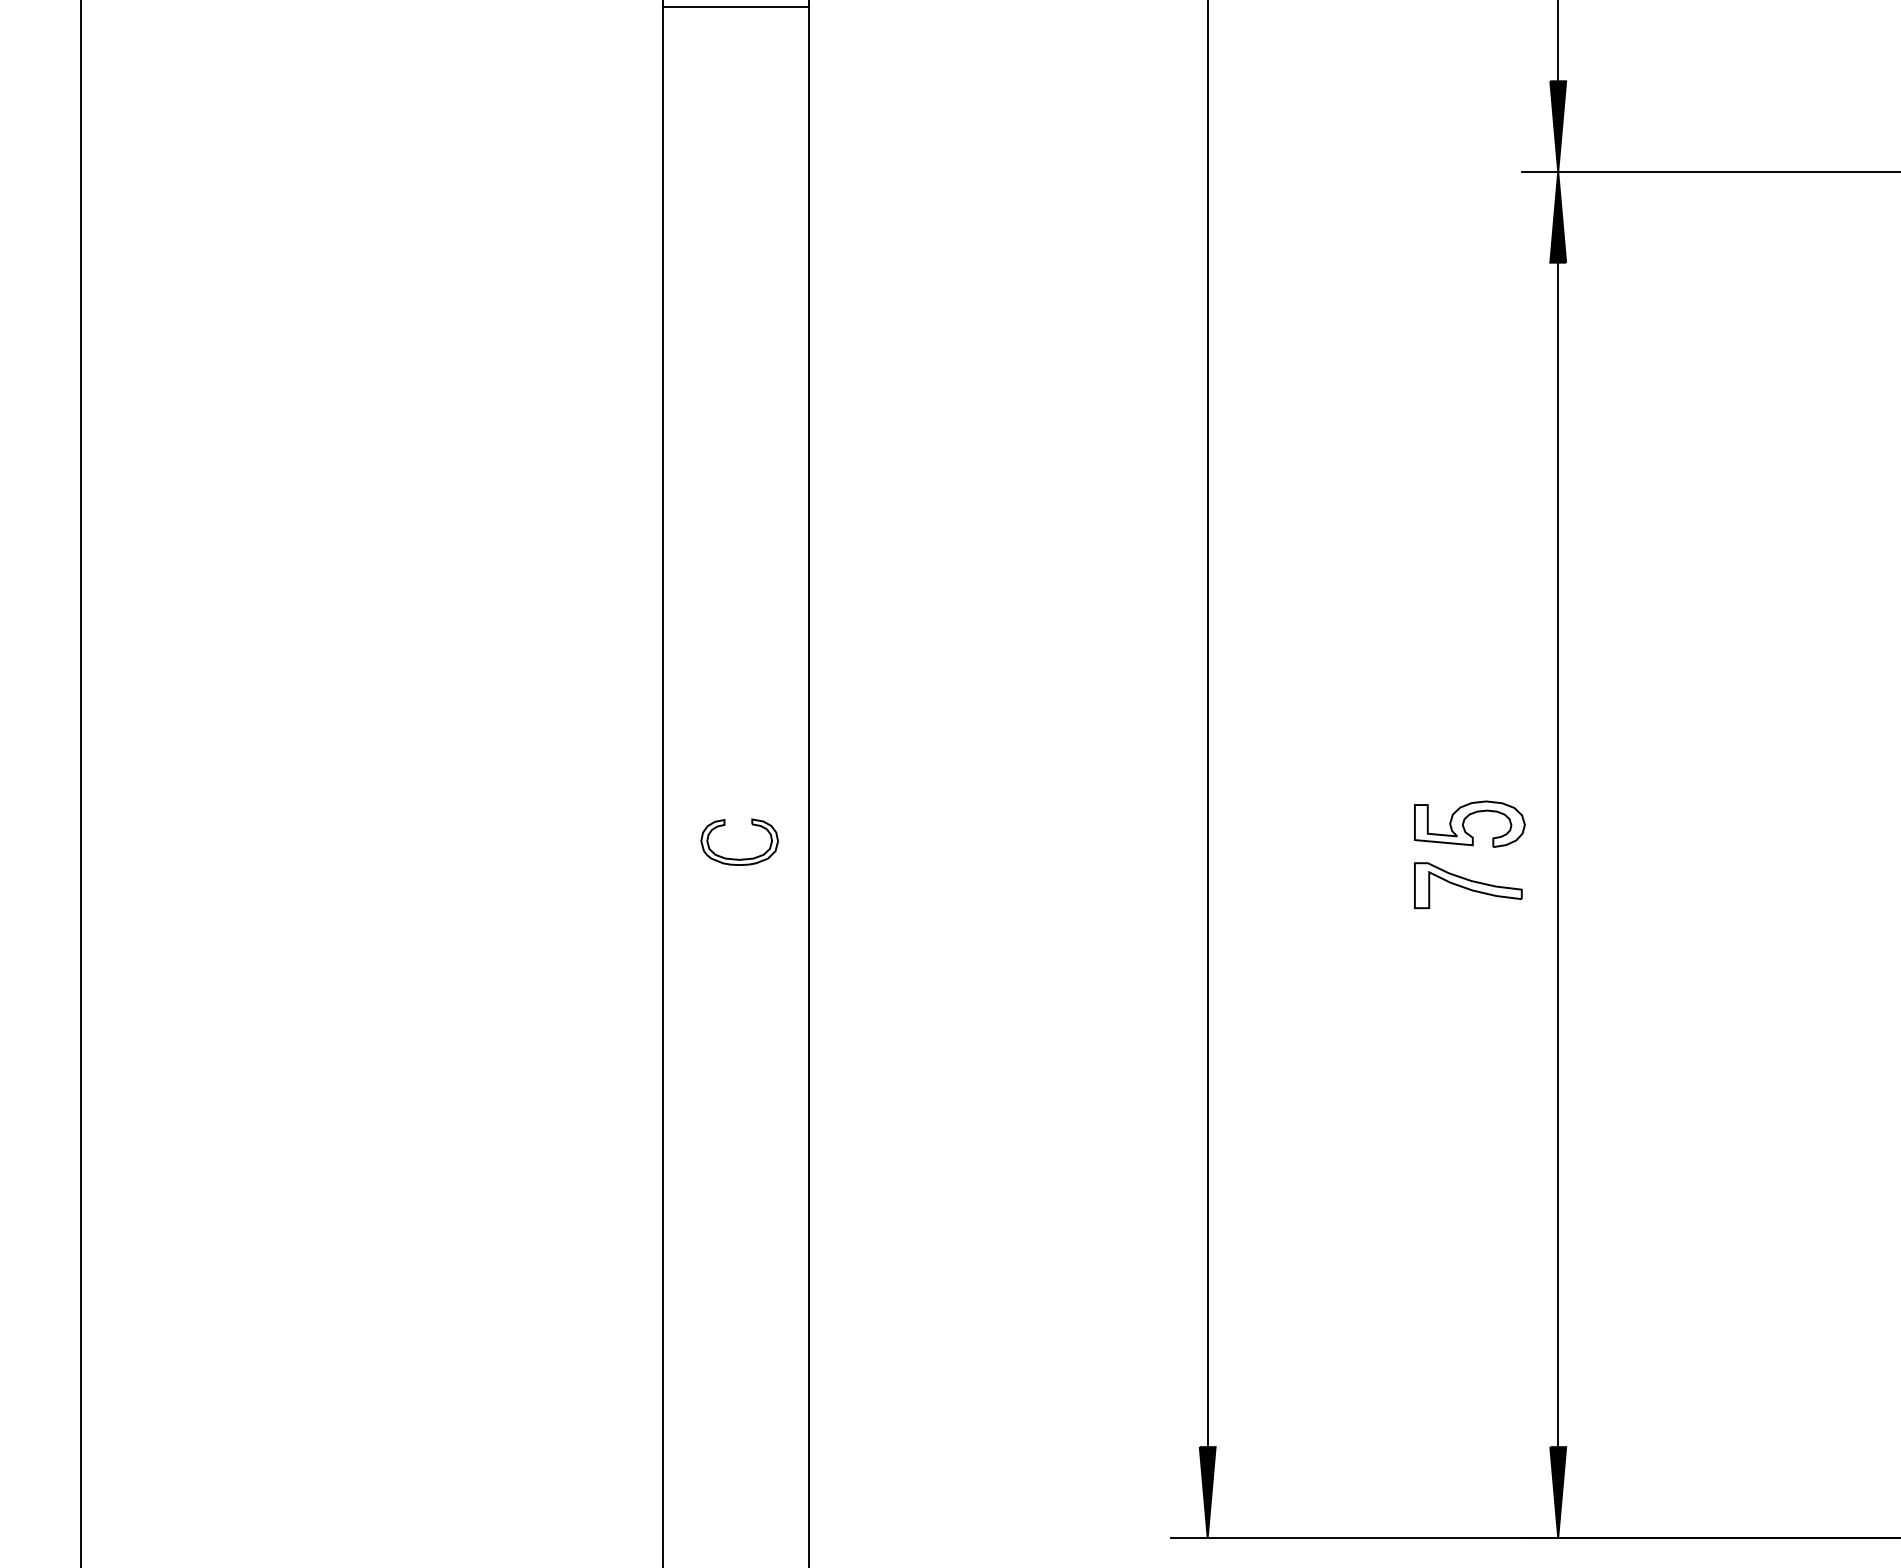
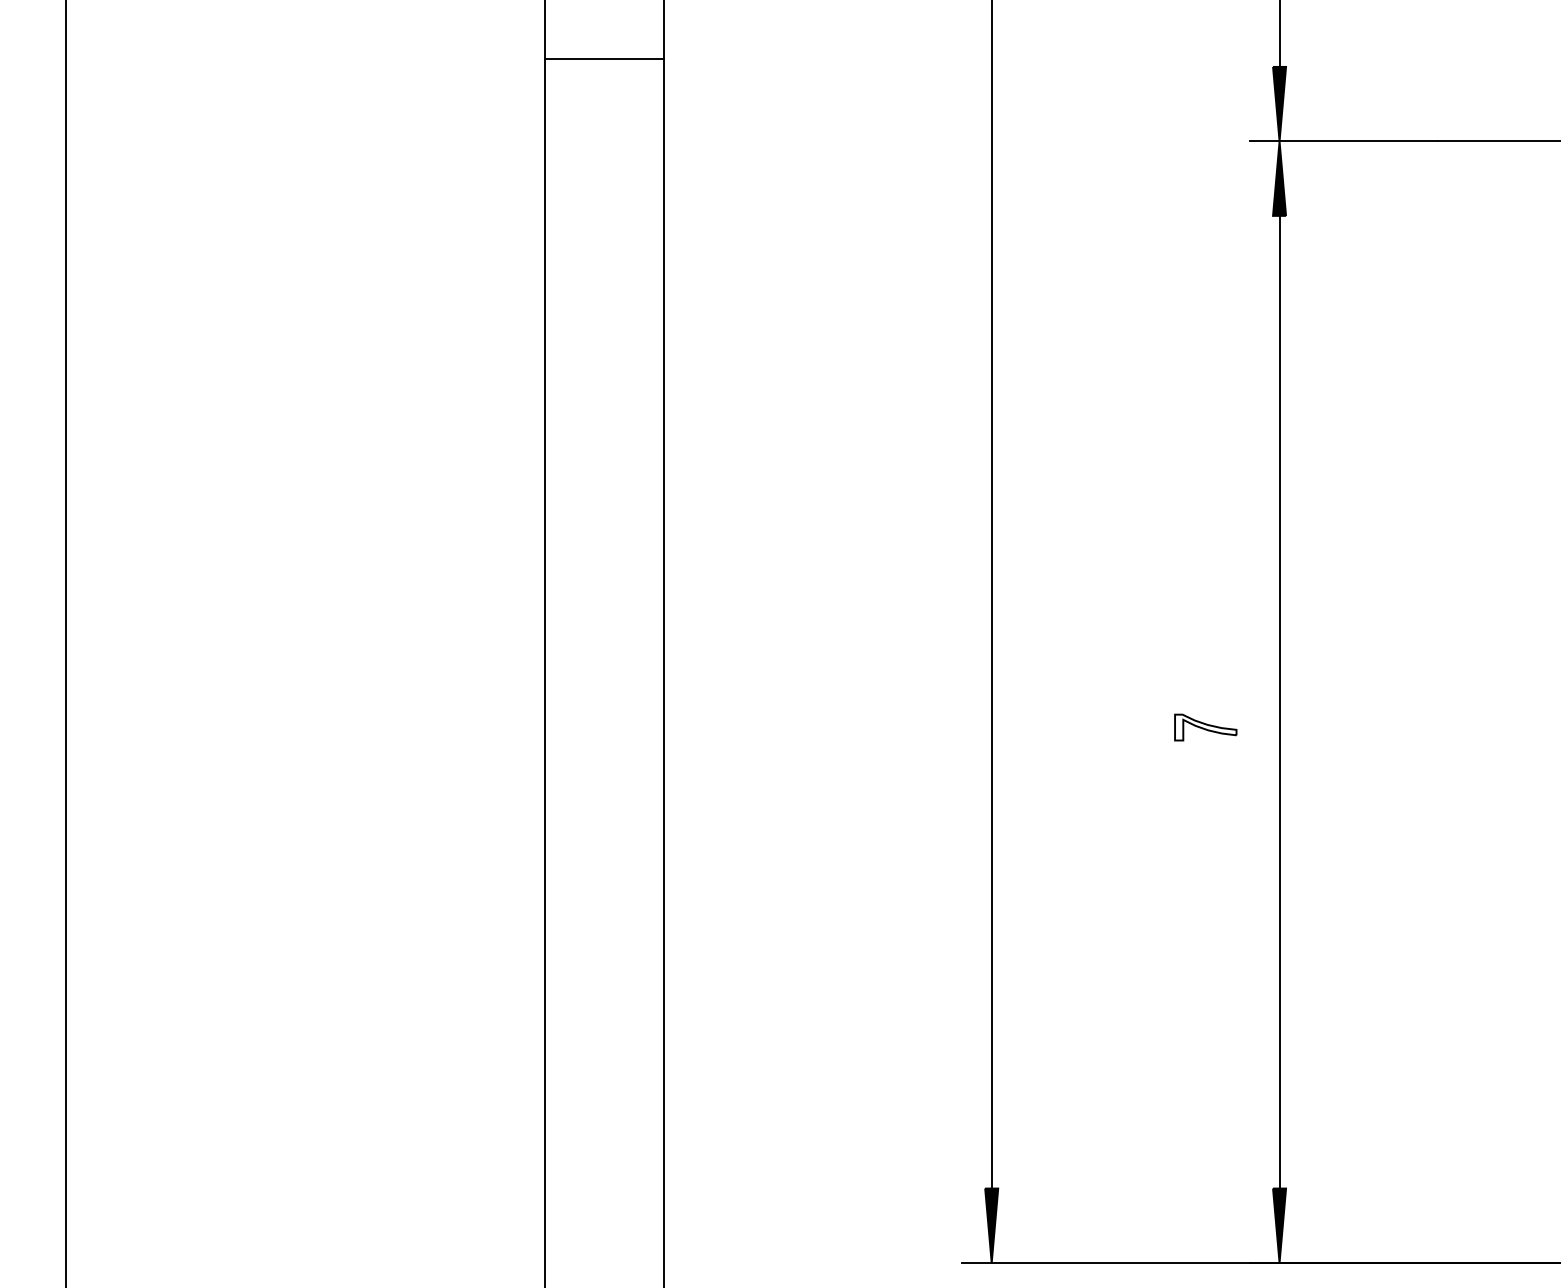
line: (736, 7) -> (604, 58), moved
part: (1469, 823) -> (1206, 676), removed
part: (738, 858) -> (606, 705), removed
part: (1468, 885) -> (1205, 727), size x0.7

